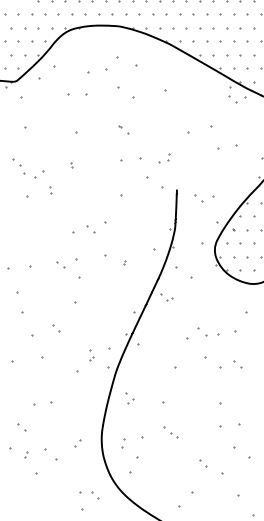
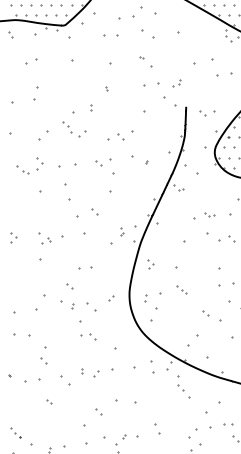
part: (124, 129) -> (146, 61), size x1.6
part: (28, 169) -> (74, 129), moved
part: (207, 332) -> (209, 214), size x0.6
part: (89, 494) -> (88, 336), moved

